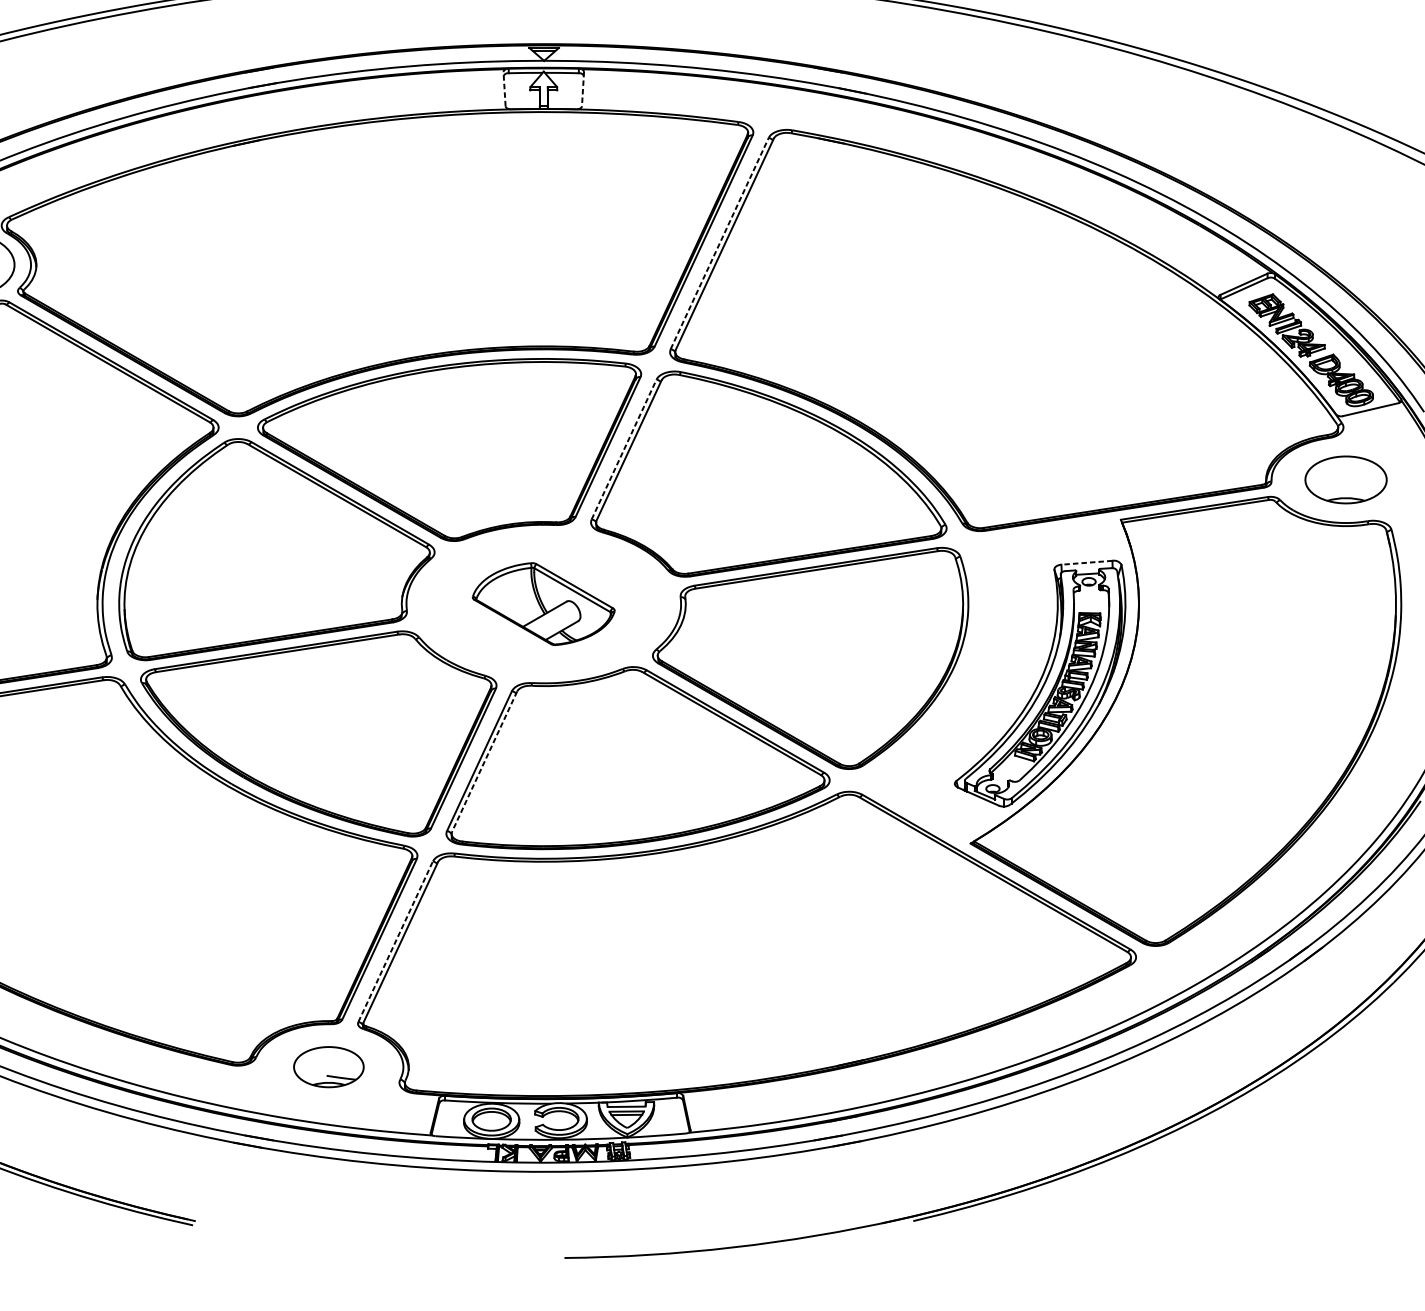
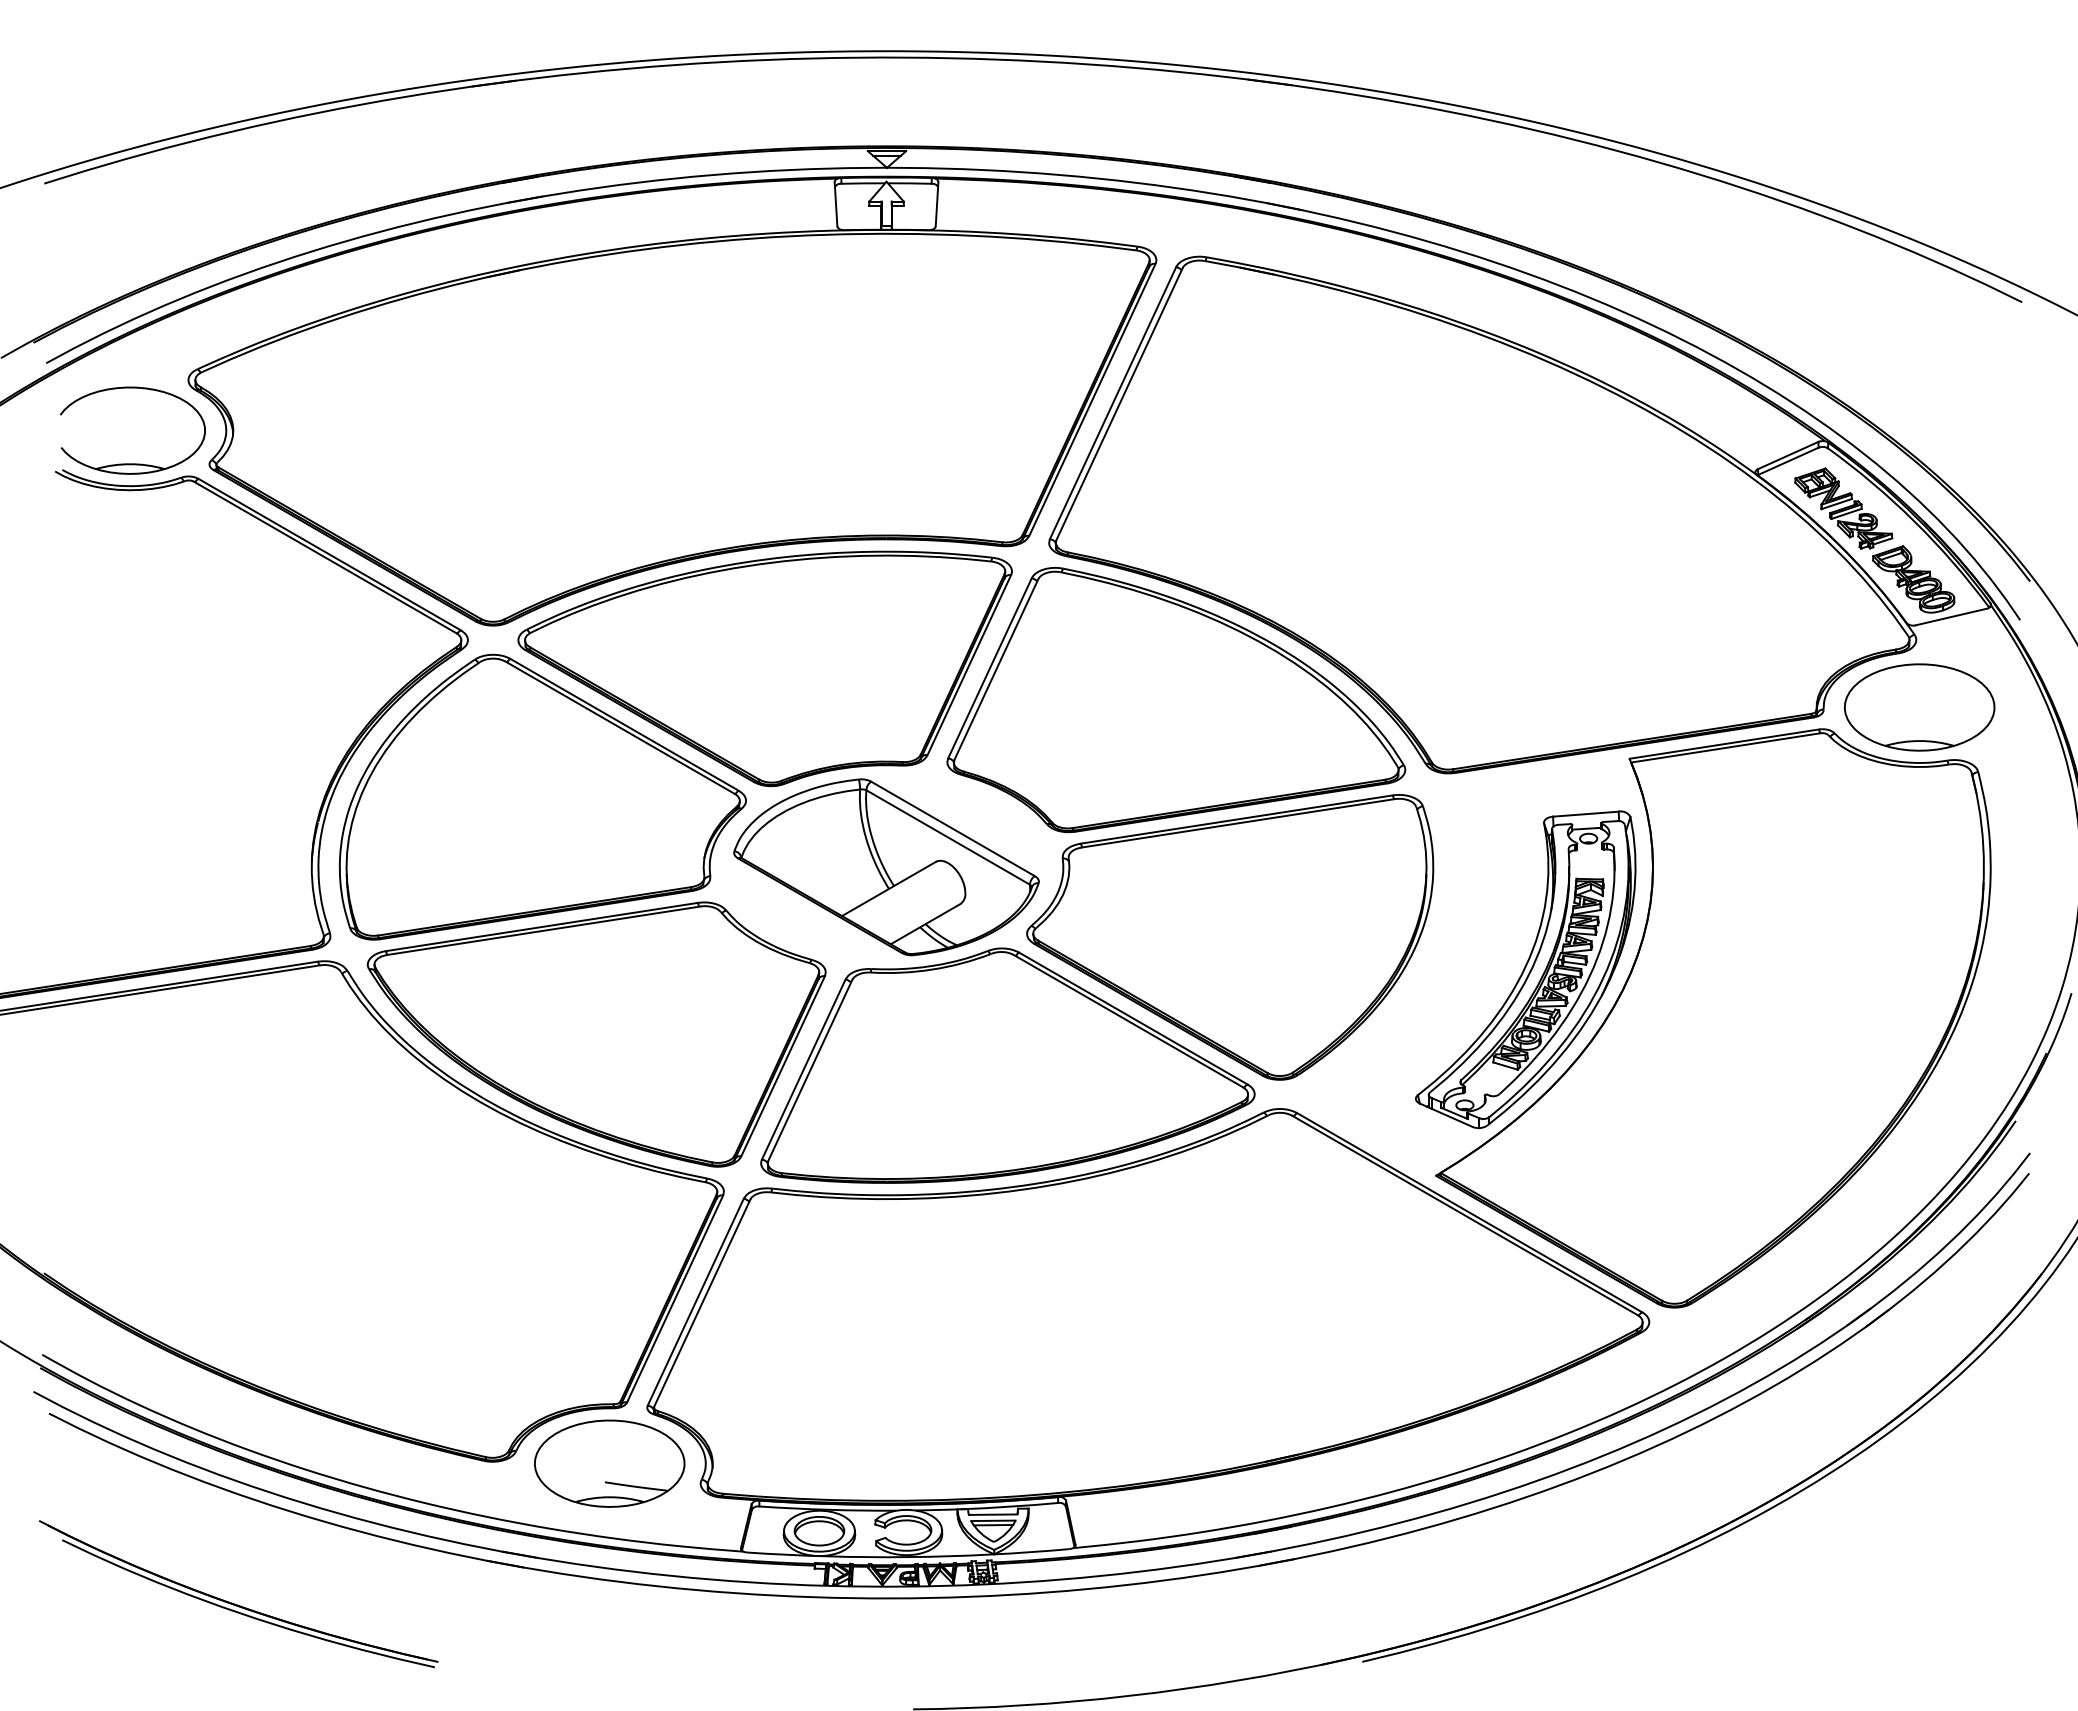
line: (504, 88) -> (836, 203), dashed -> solid
line: (583, 89) -> (937, 204), dashed -> solid
line: (720, 243) -> (1113, 403), dashed -> solid
line: (624, 448) -> (990, 667), dashed -> solid
part: (1345, 479) -> (1919, 707), size x1.43
line: (1086, 563) -> (1585, 814), dashed -> solid
part: (543, 604) -> (886, 867), size x1.67
line: (484, 761) -> (810, 1070), dashed -> solid
line: (396, 941) -> (696, 1301), dashed -> solid
part: (328, 1067) -> (609, 1463), size x1.67

